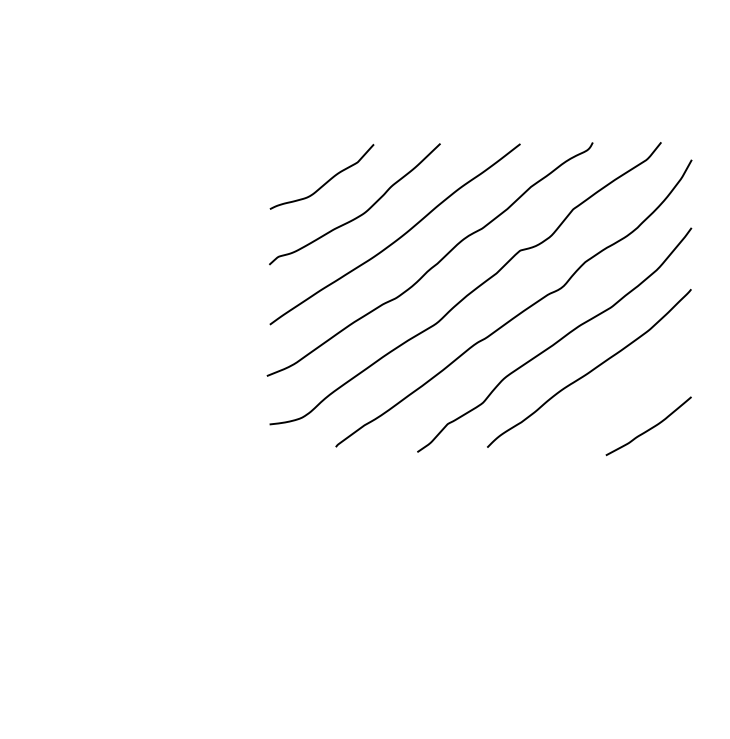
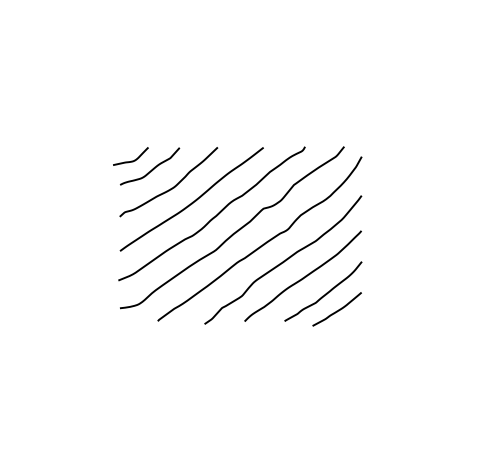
curve: (289, 166) -> (131, 160), added
curve: (628, 398) -> (325, 293), added

